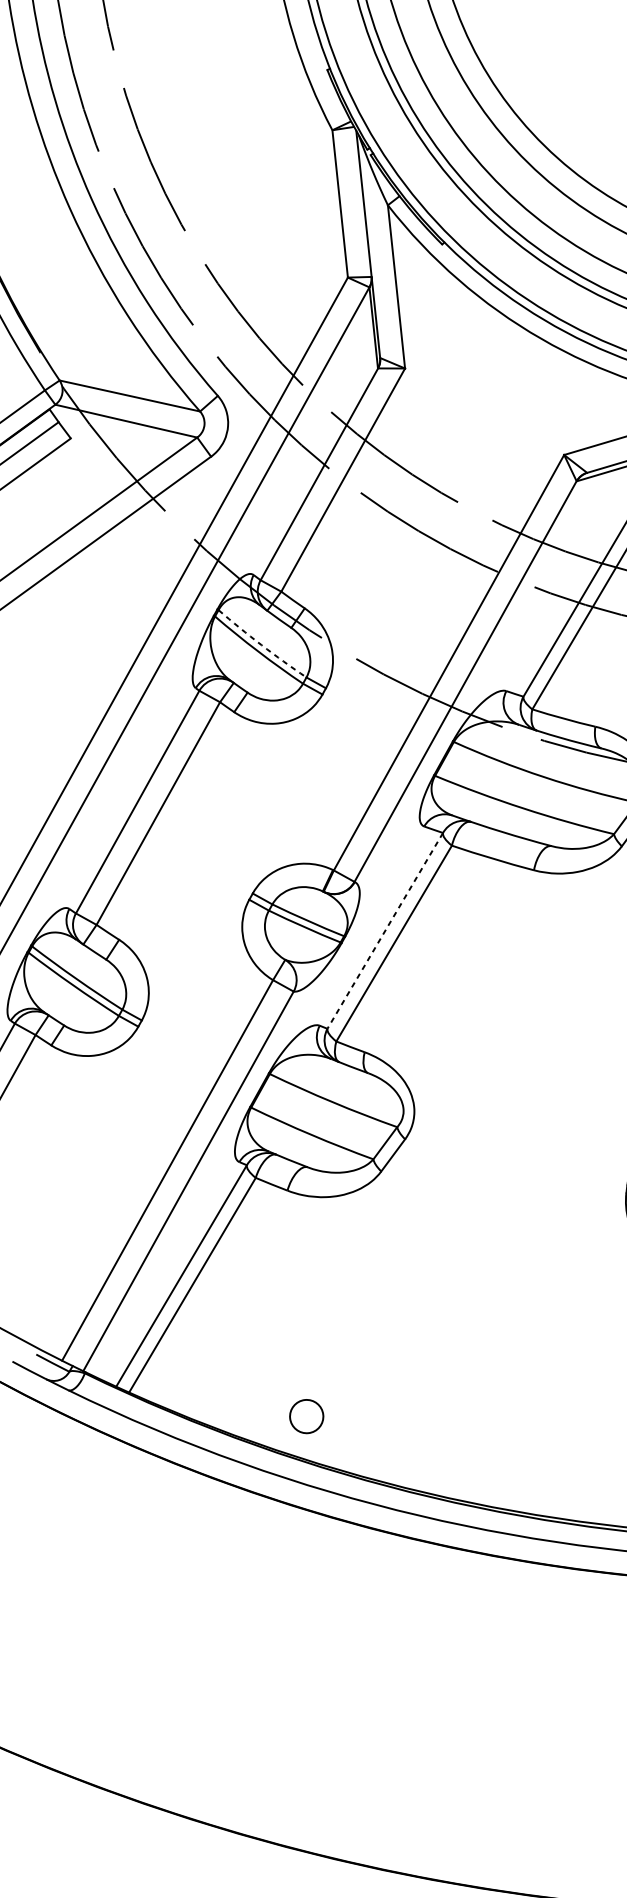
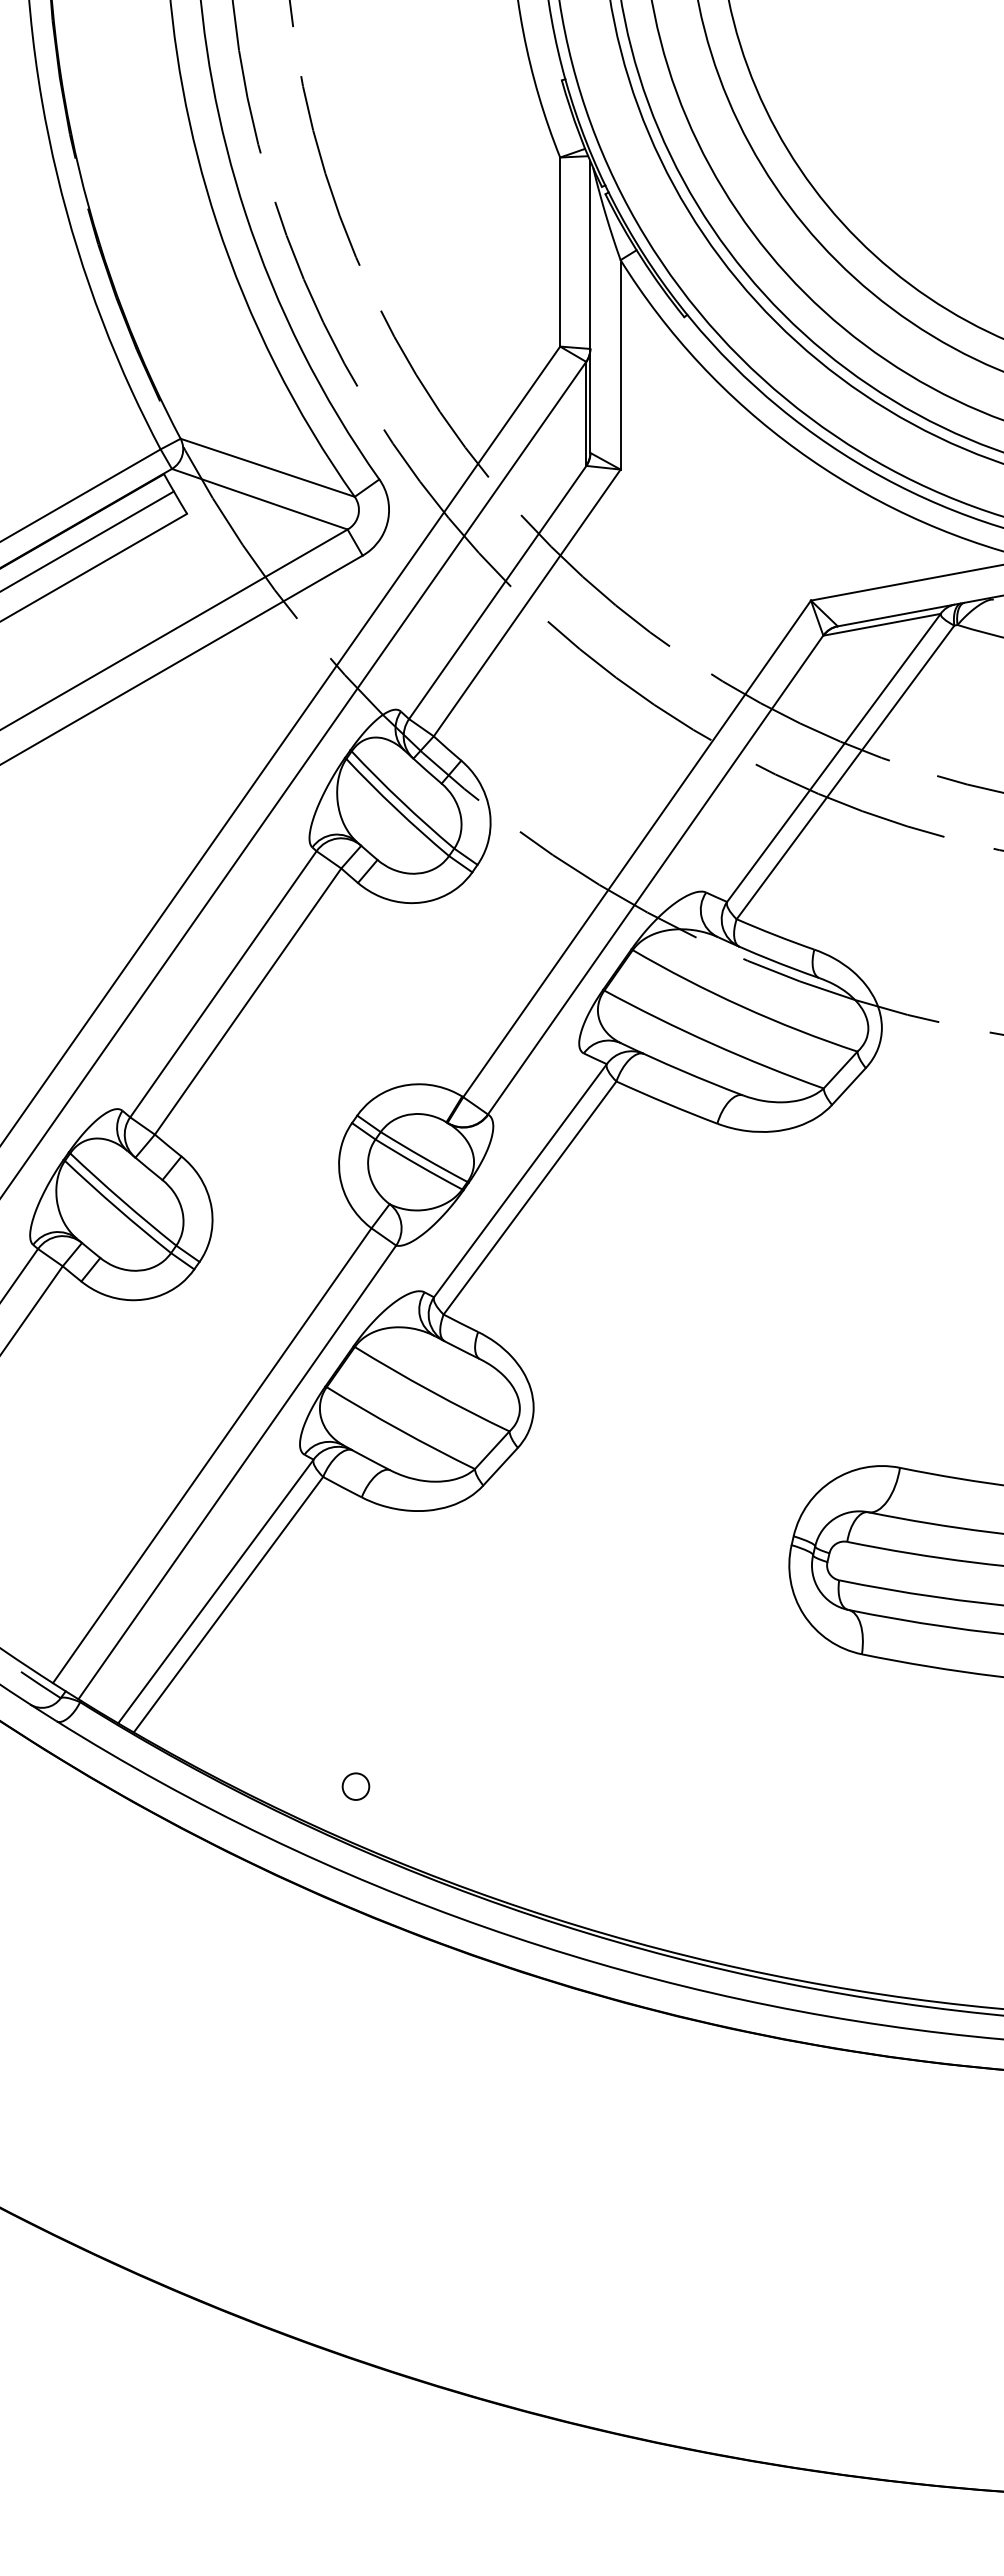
arc: (261, 645) -> (401, 801), dashed -> solid
line: (385, 931) -> (520, 1181), dashed -> solid
circle: (306, 1416) -> (355, 1786), size x0.62

